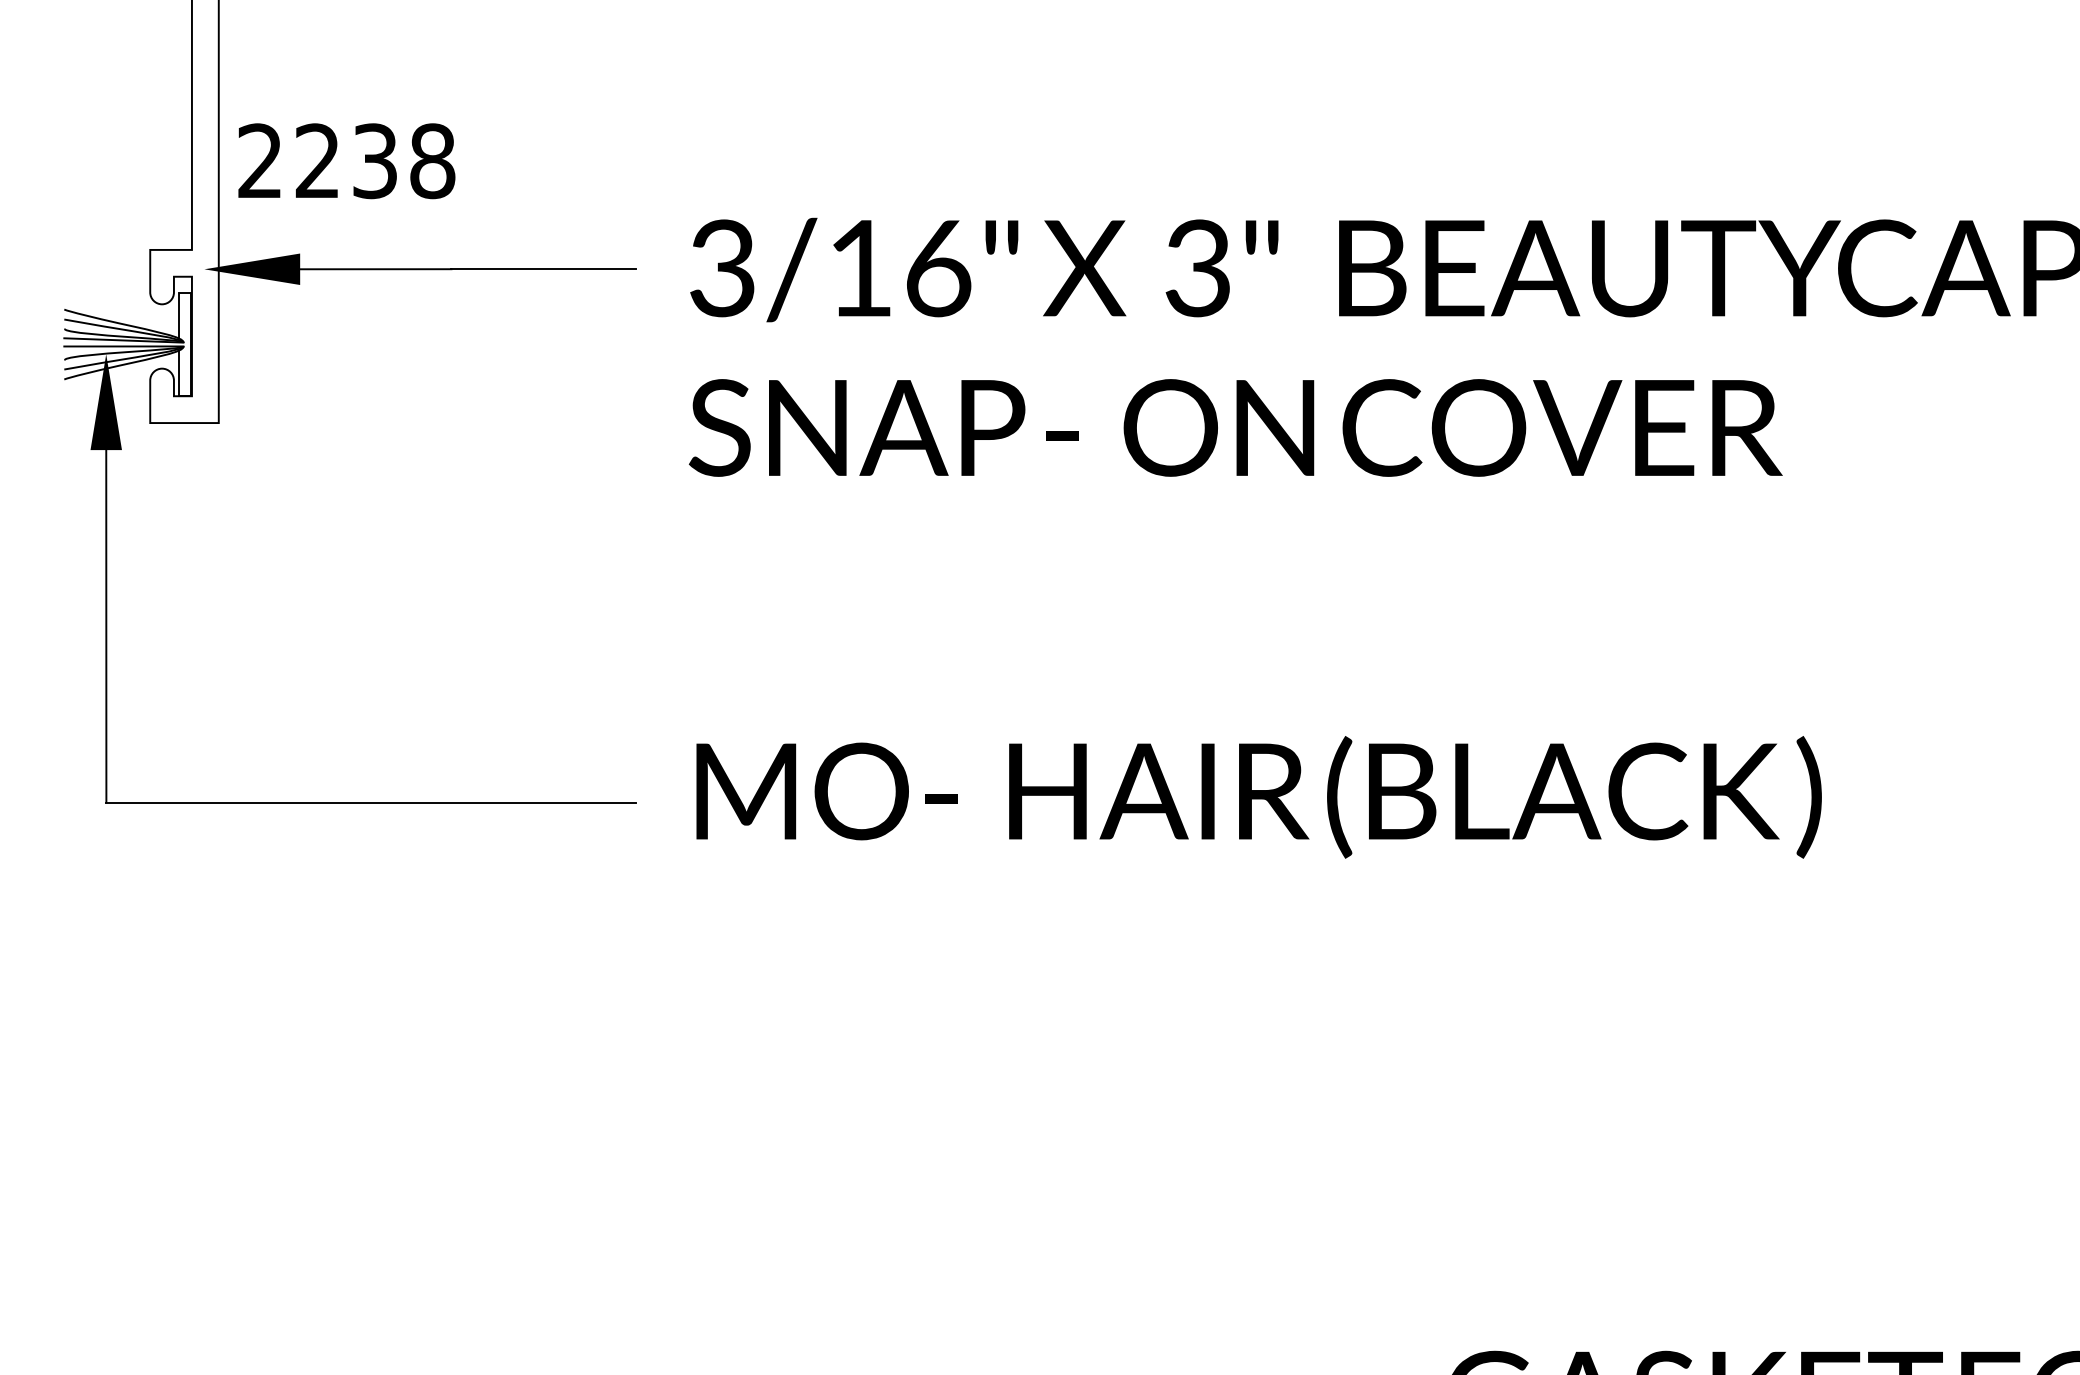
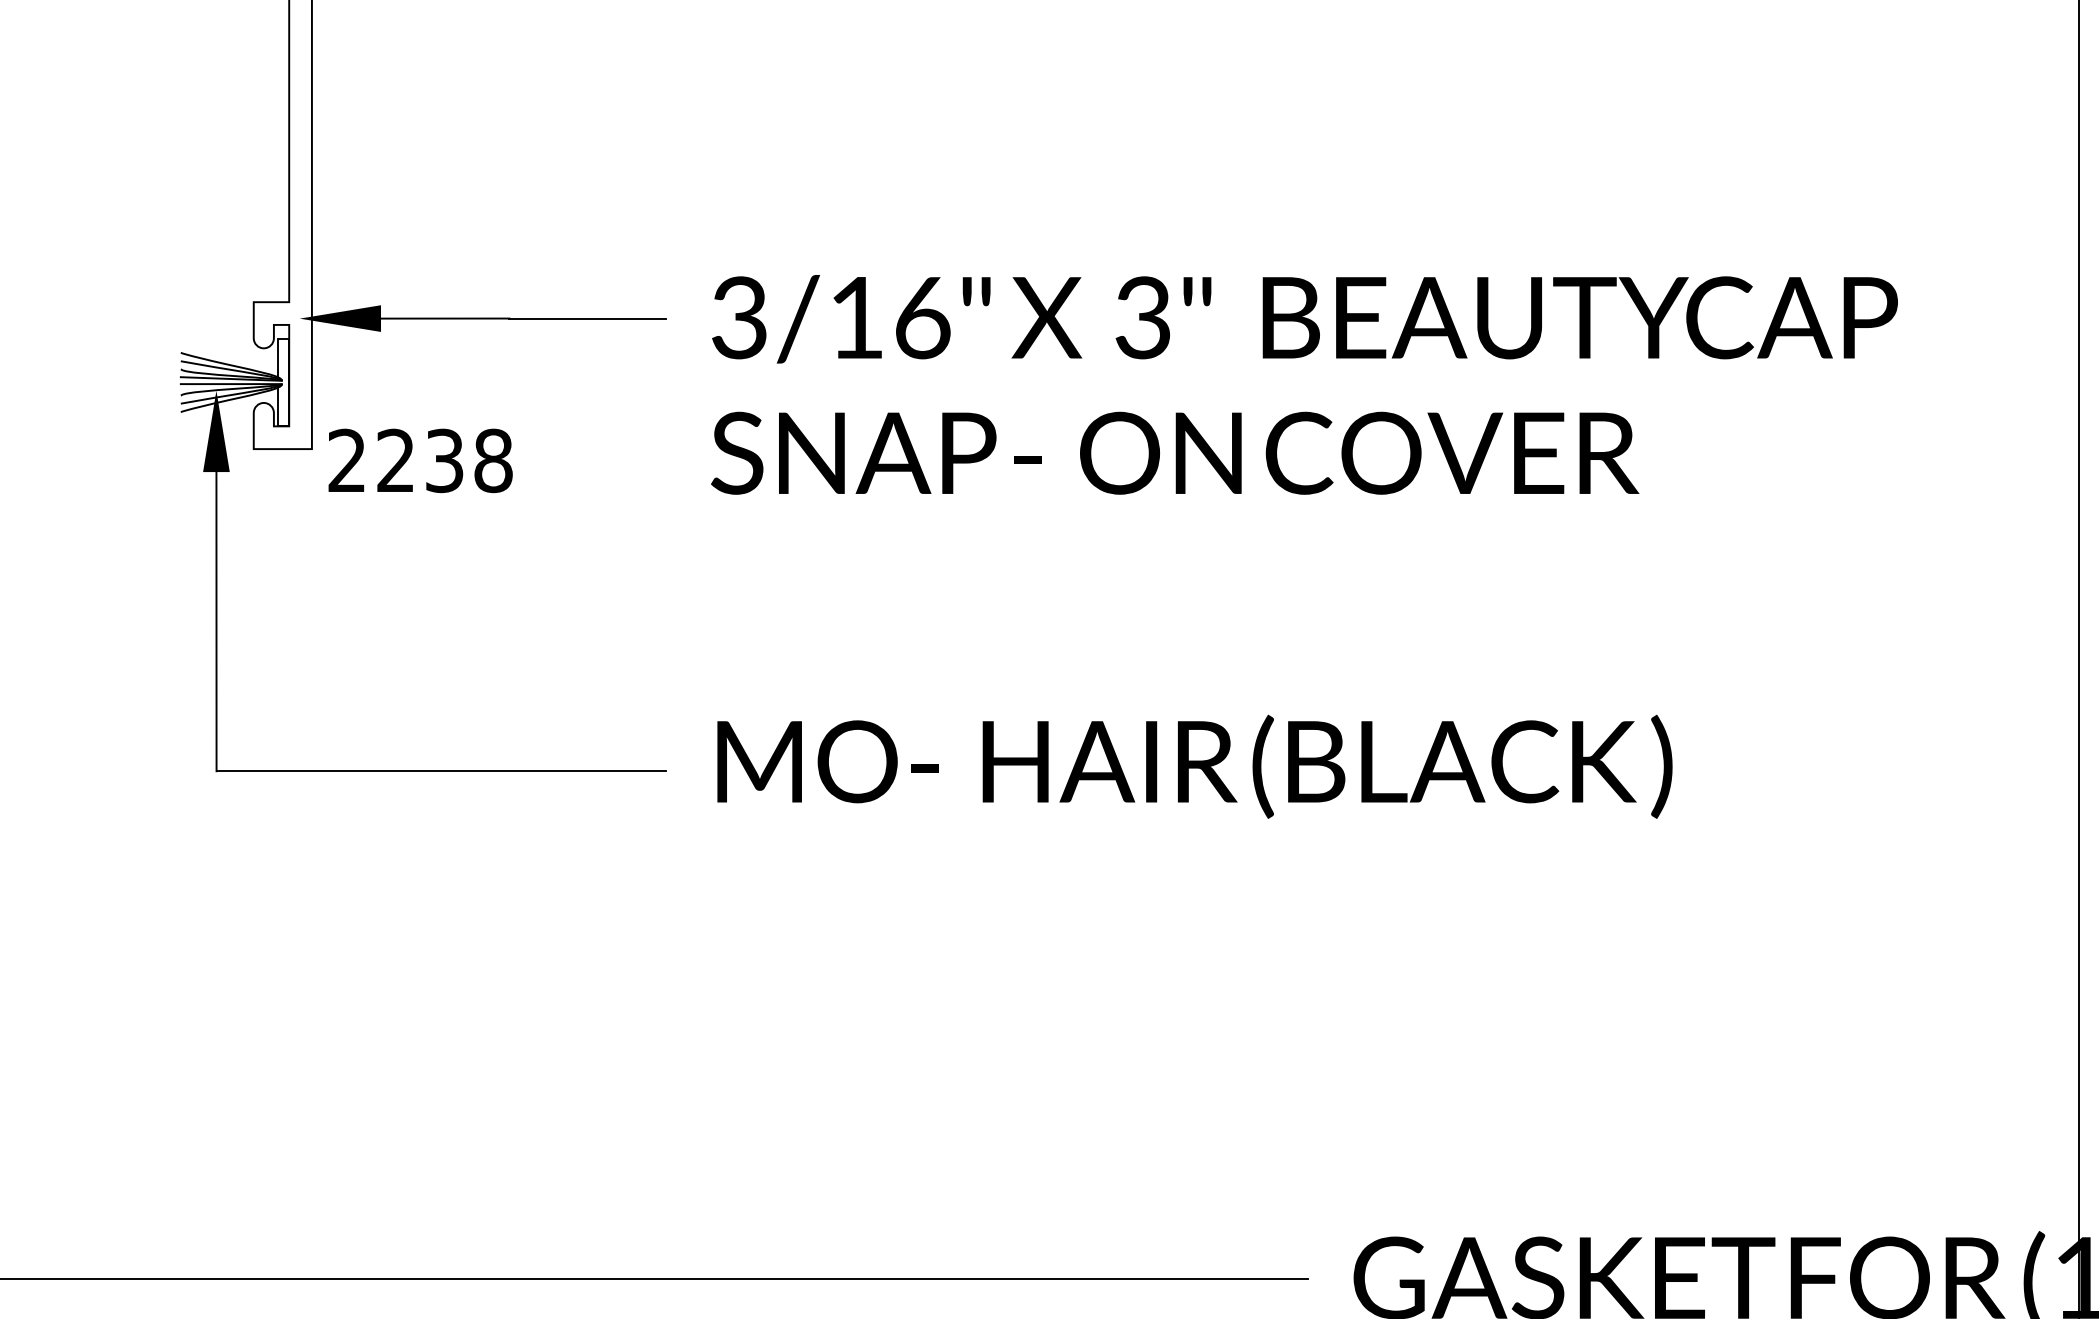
text: (346, 160) -> (420, 460), moved

